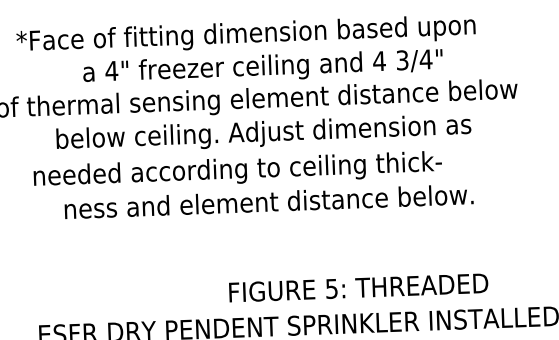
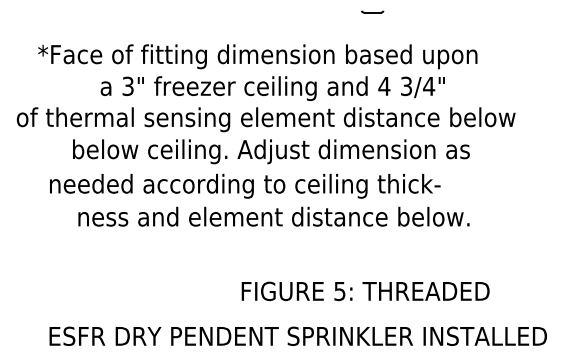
text: (112, 71) -> (128, 86), 4" -> 3"
text: (358, 288) -> (365, 291), moved

